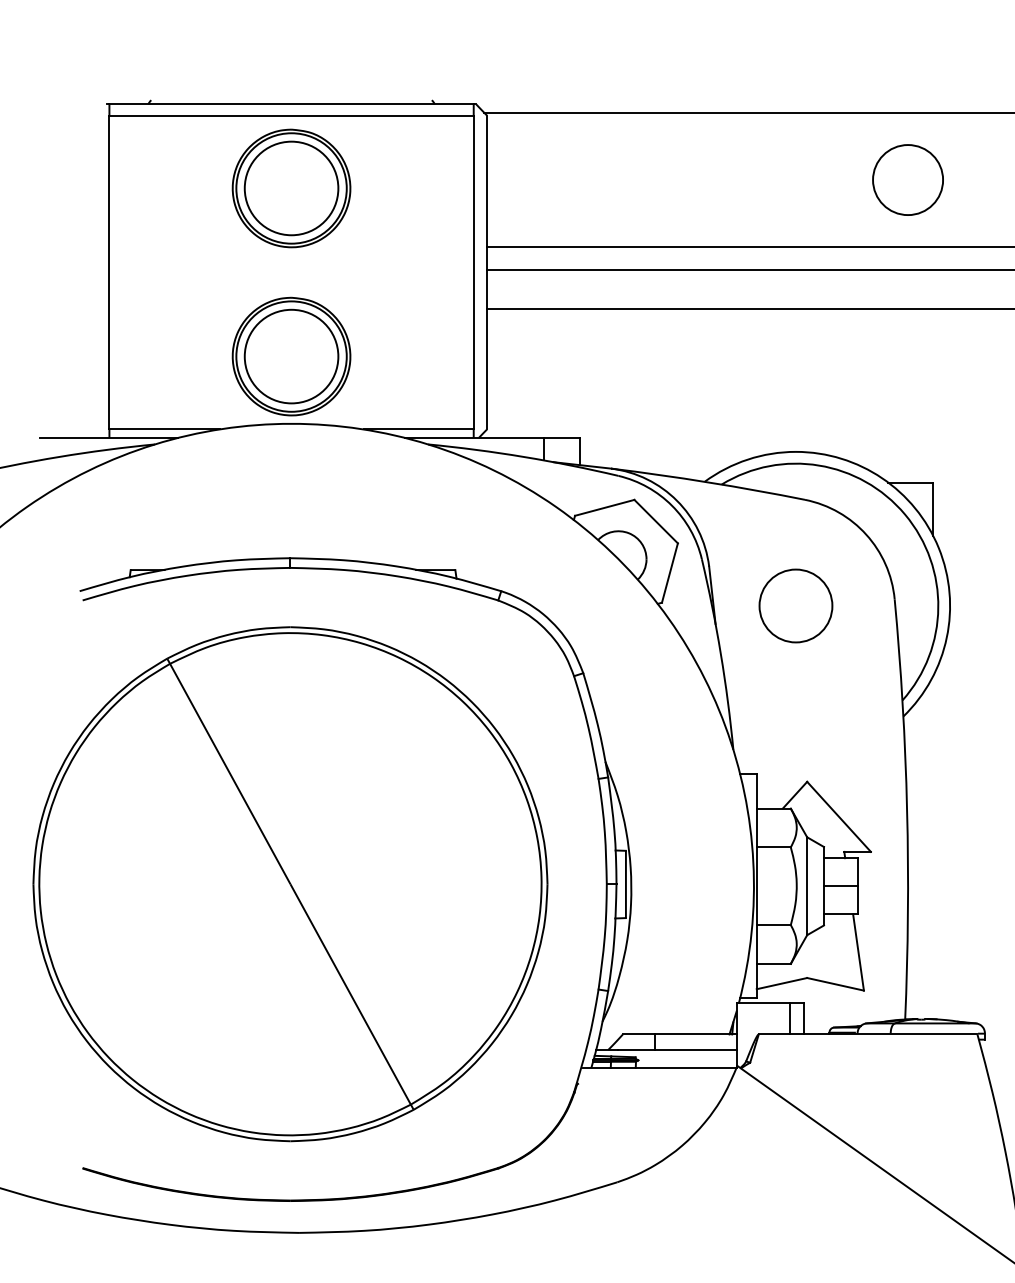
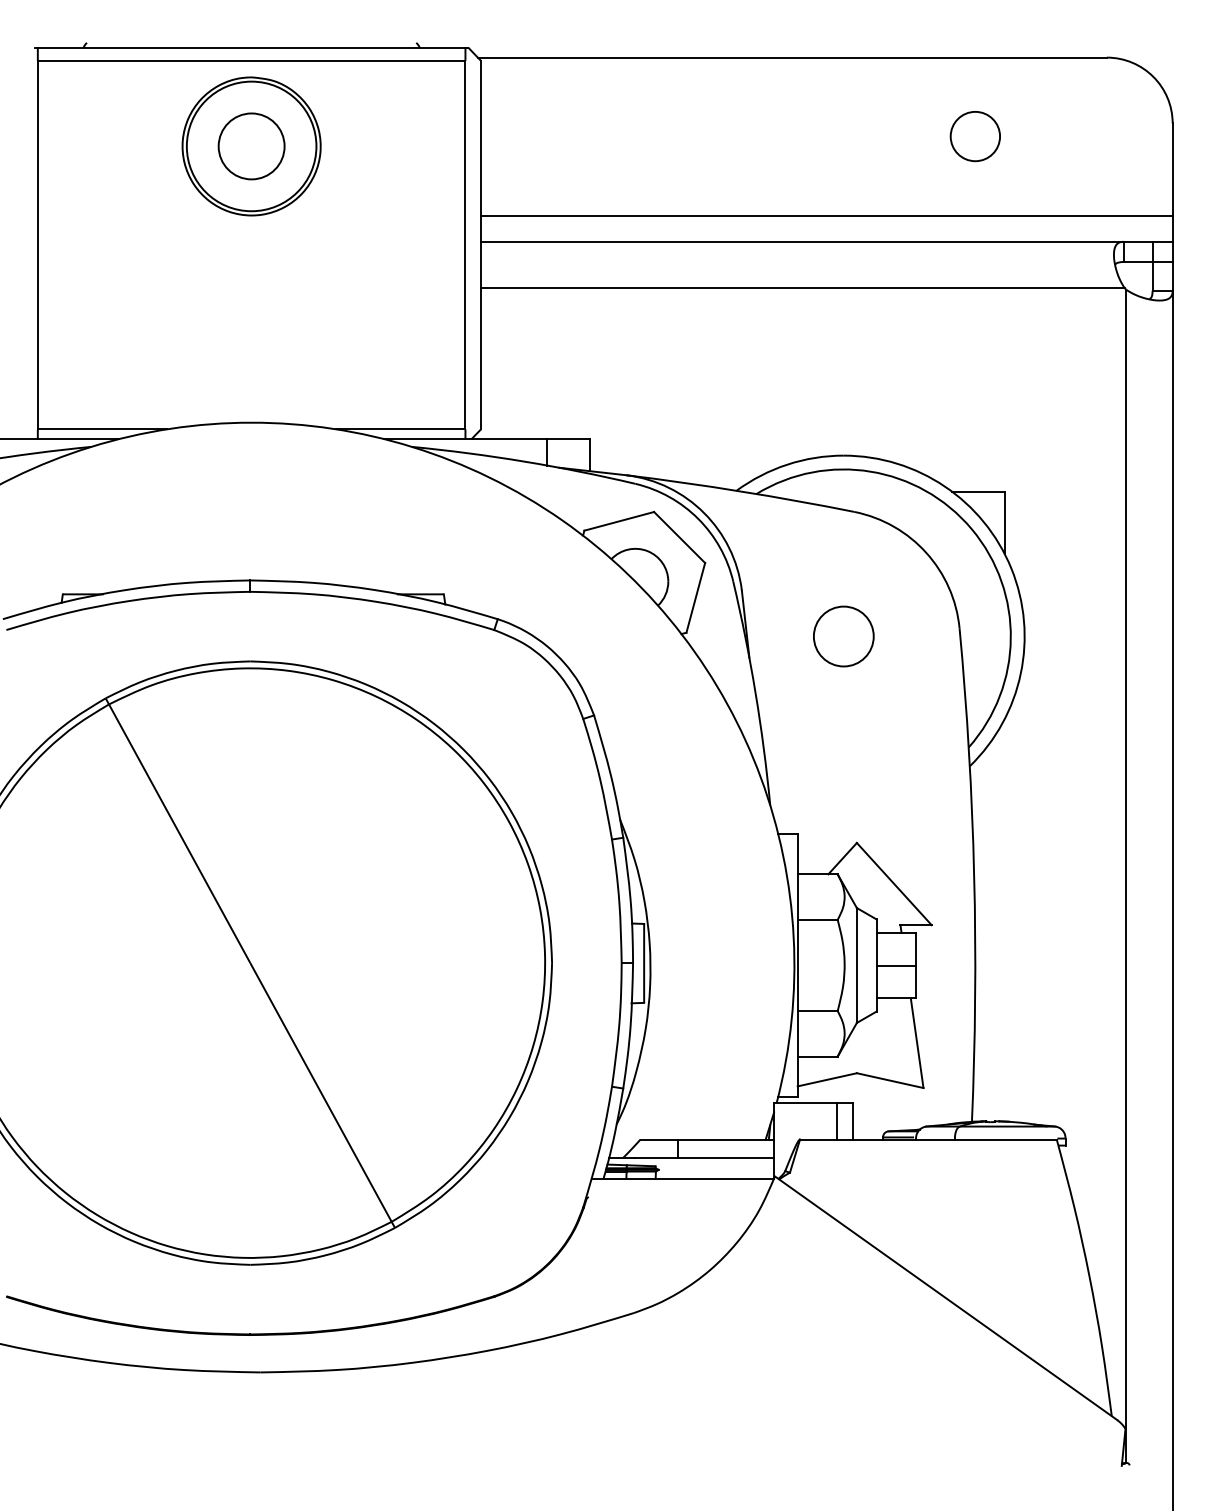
circle: (908, 180) -> (975, 136), size x0.6
circle: (291, 188) -> (251, 146), size x0.6
part: (291, 356) -> (251, 343), removed
circle: (795, 605) -> (843, 636), size x0.7

